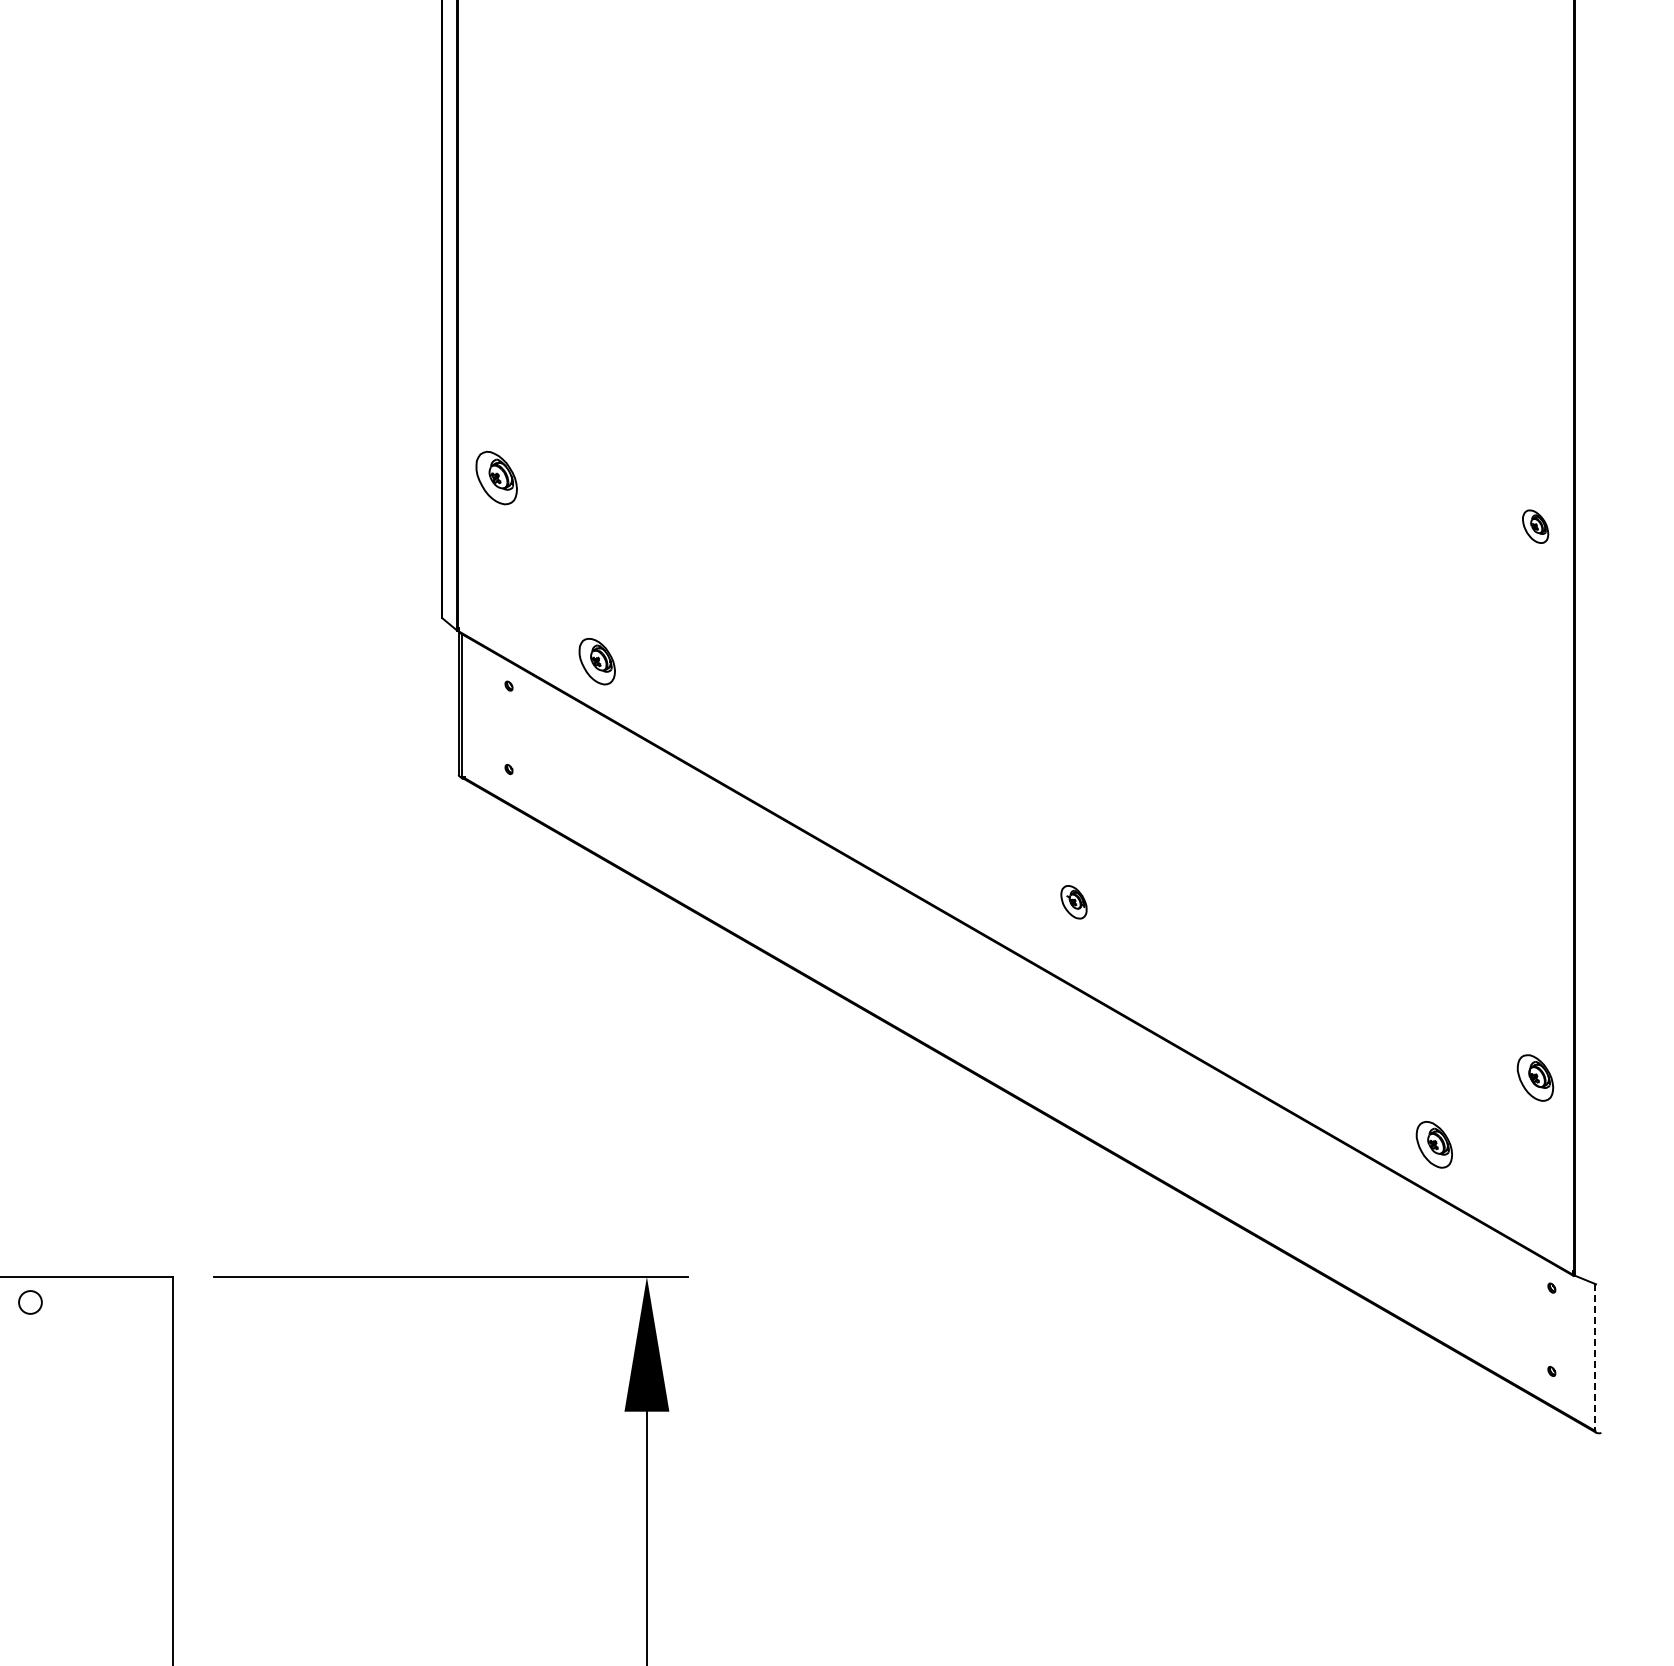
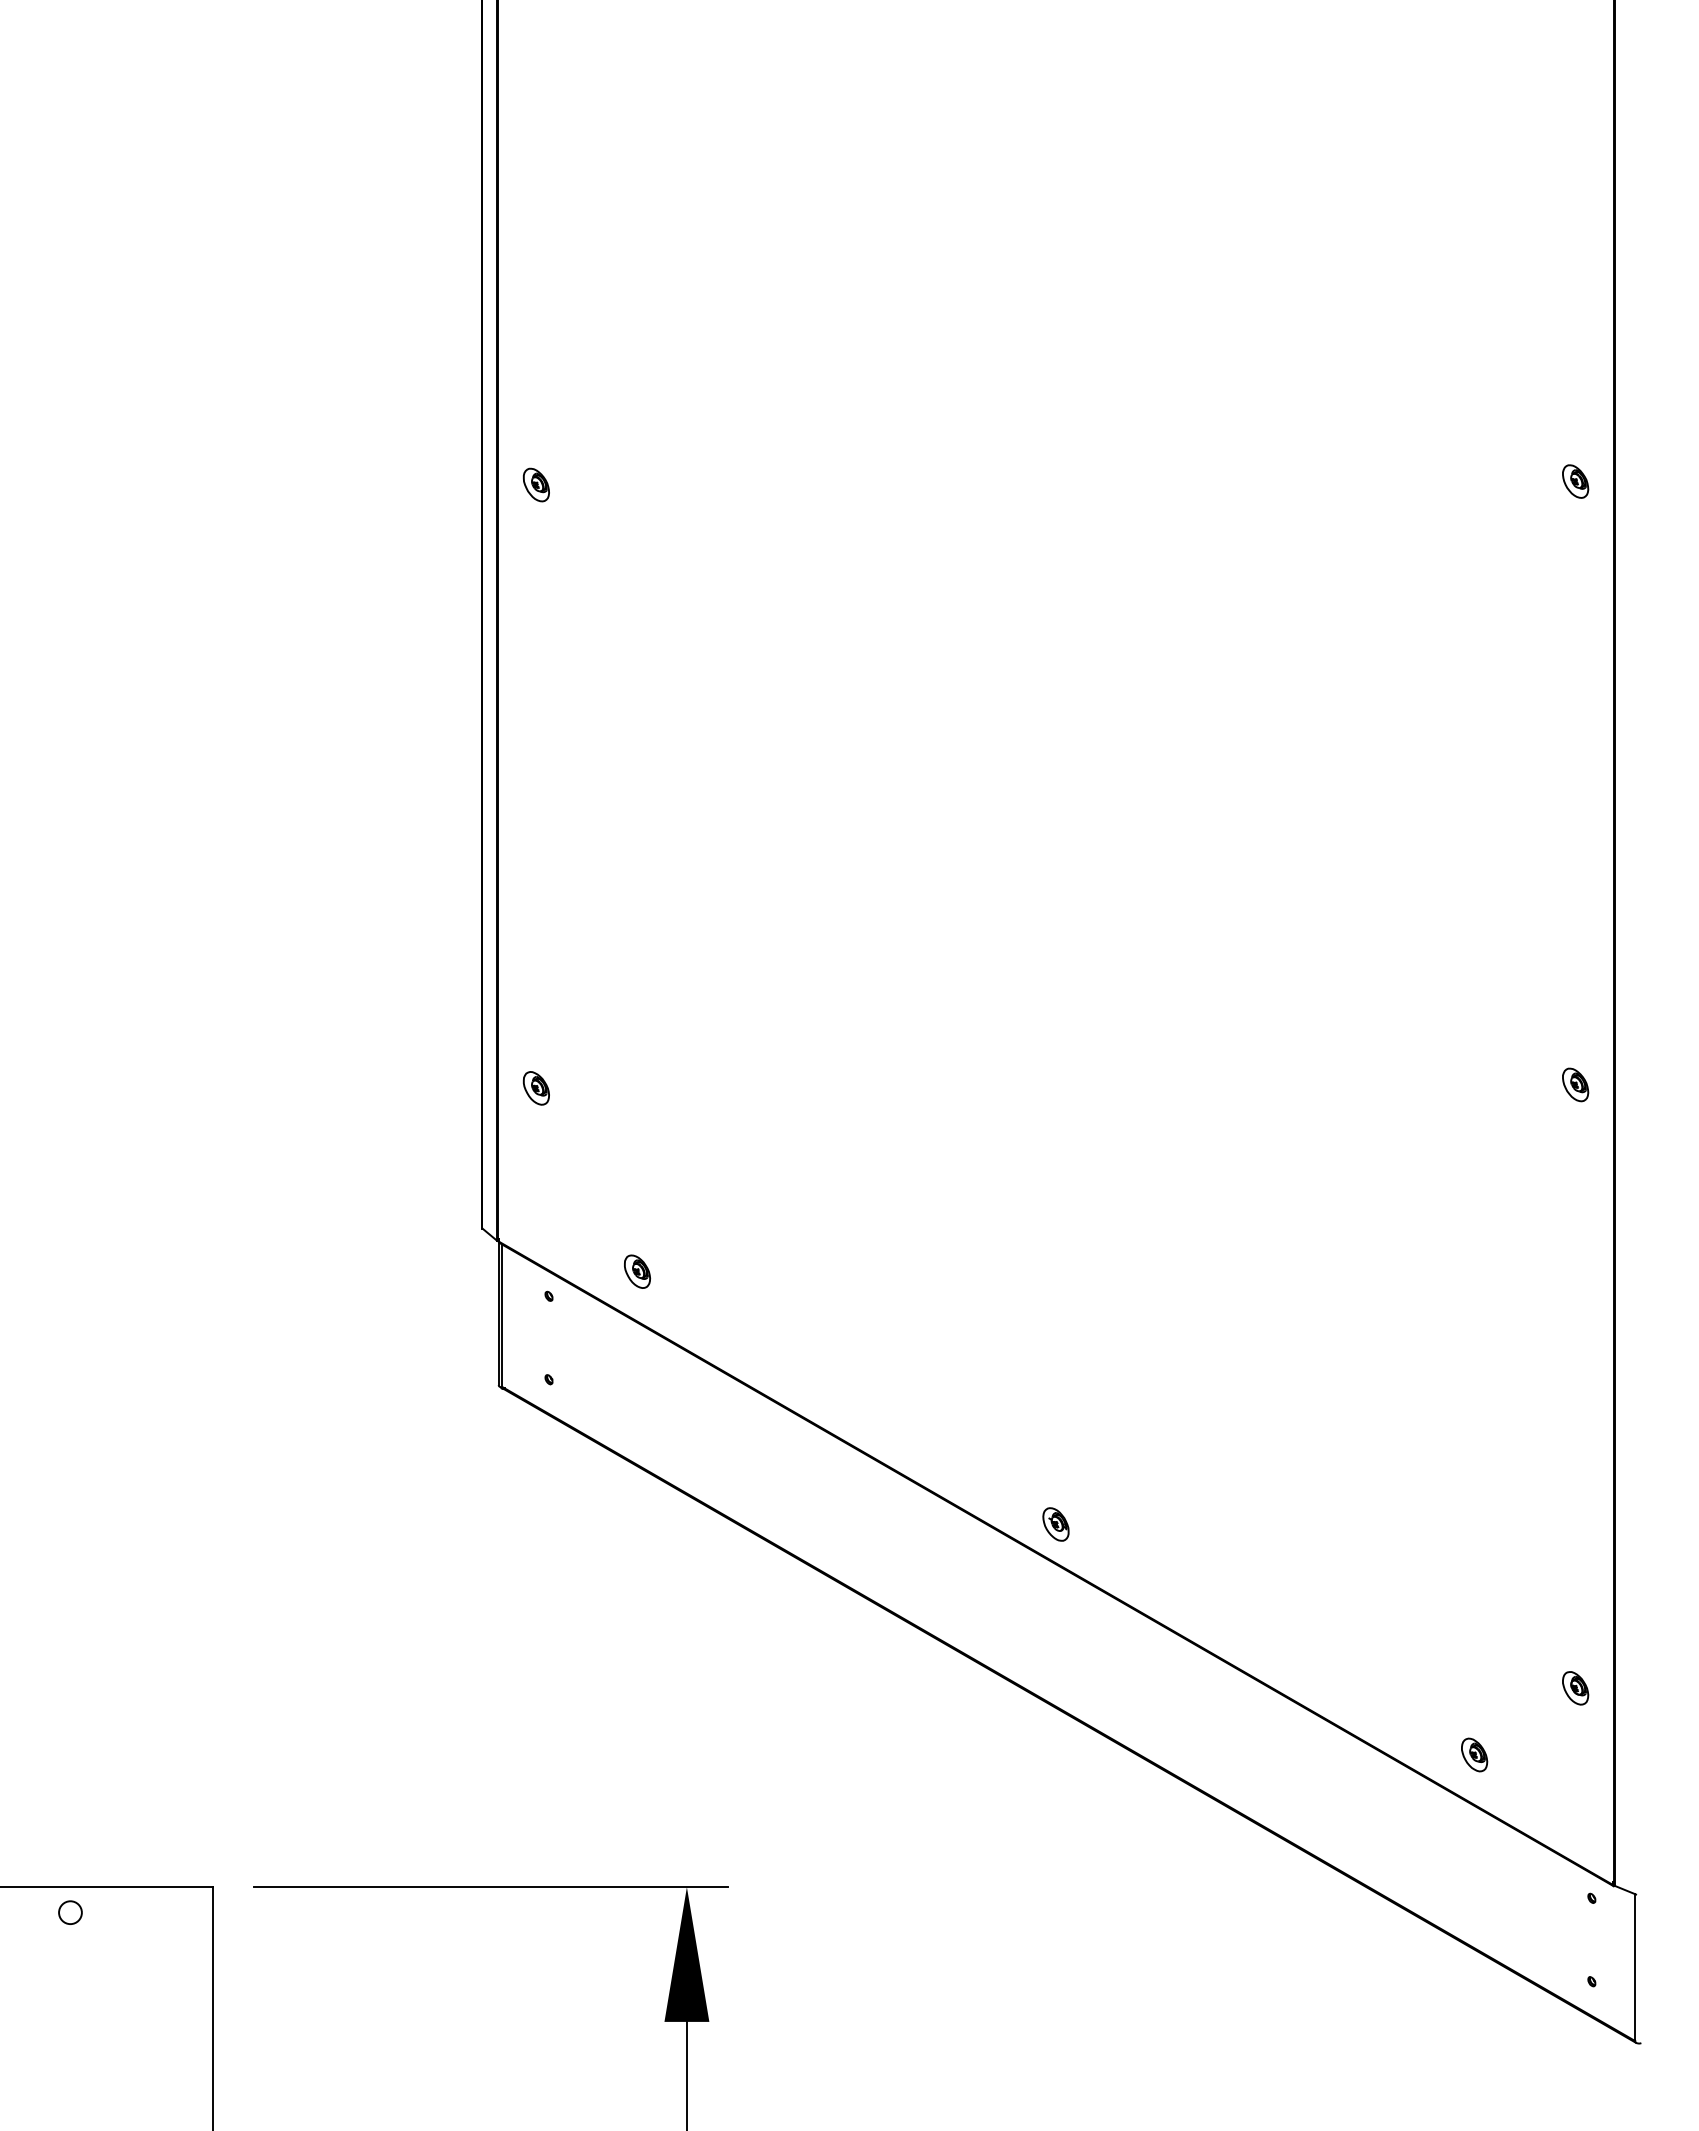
part: (495, 478) -> (535, 1088), size x0.62
part: (1535, 526) -> (1575, 1084), moved
part: (597, 661) -> (637, 1271), size x0.71
part: (1073, 902) -> (1055, 1524), moved
part: (1535, 1078) -> (1575, 1688), size x0.71
part: (1434, 1144) -> (1474, 1754), size x0.71
line: (1595, 1357) -> (1635, 1967), dashed -> solid

